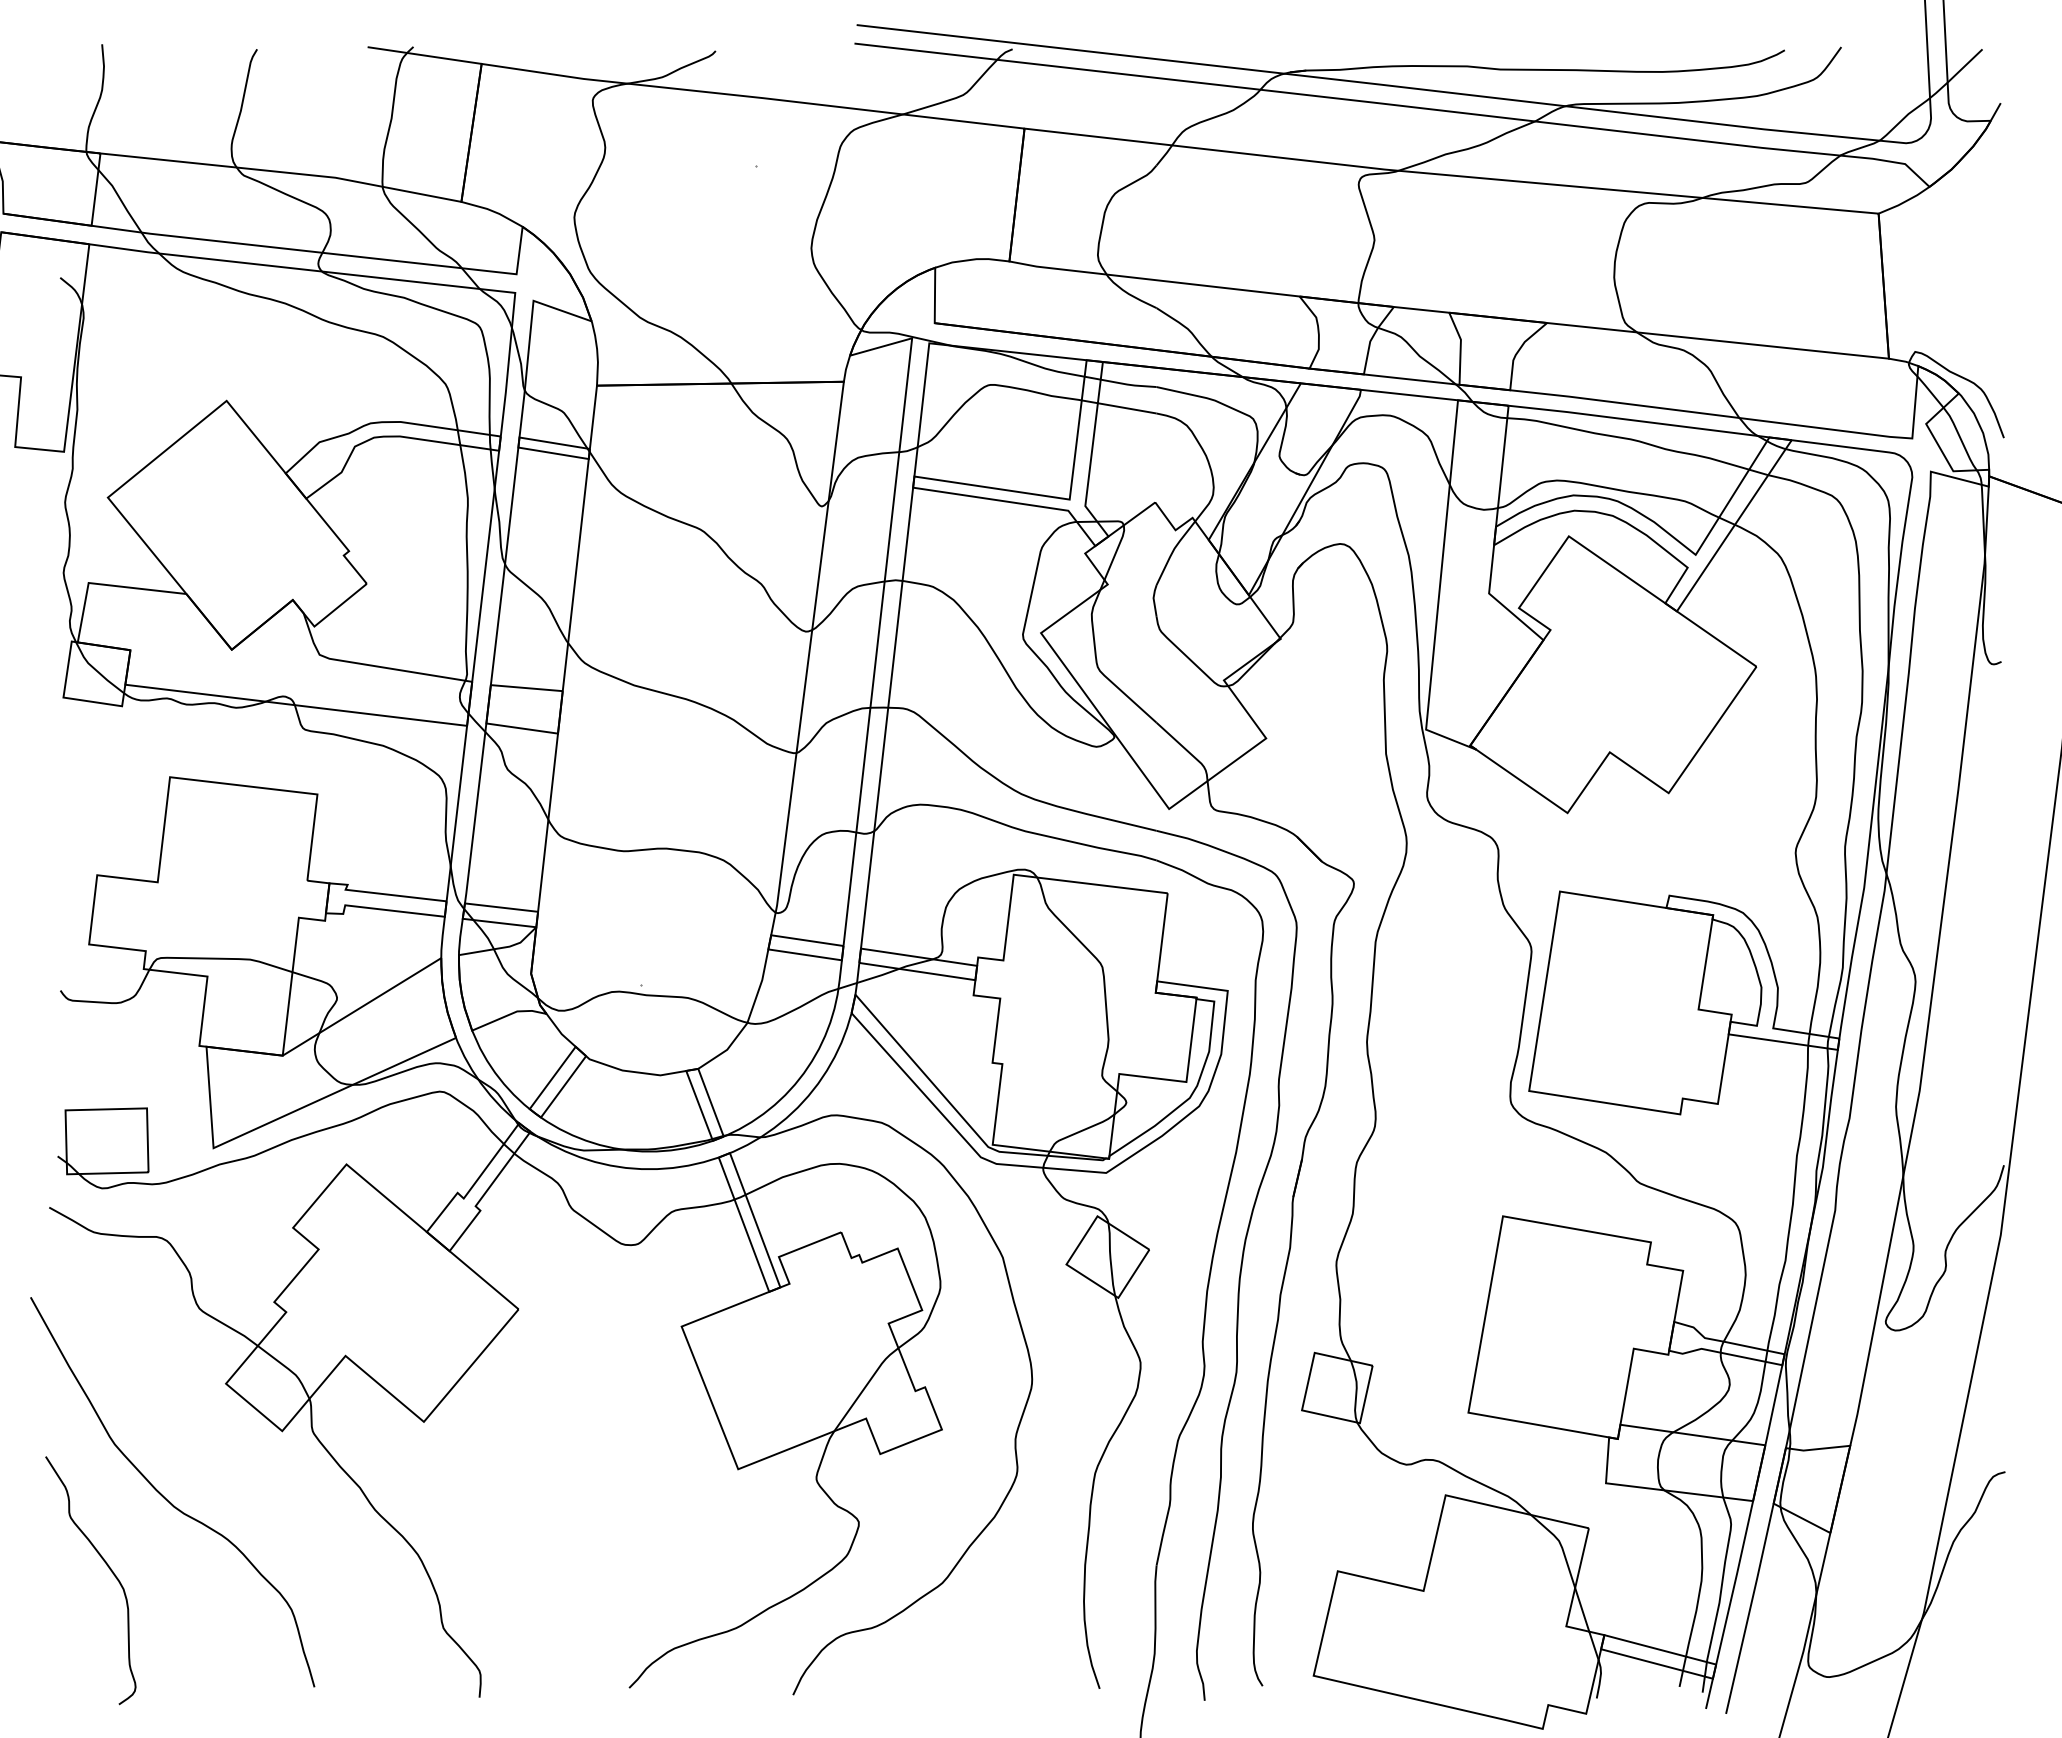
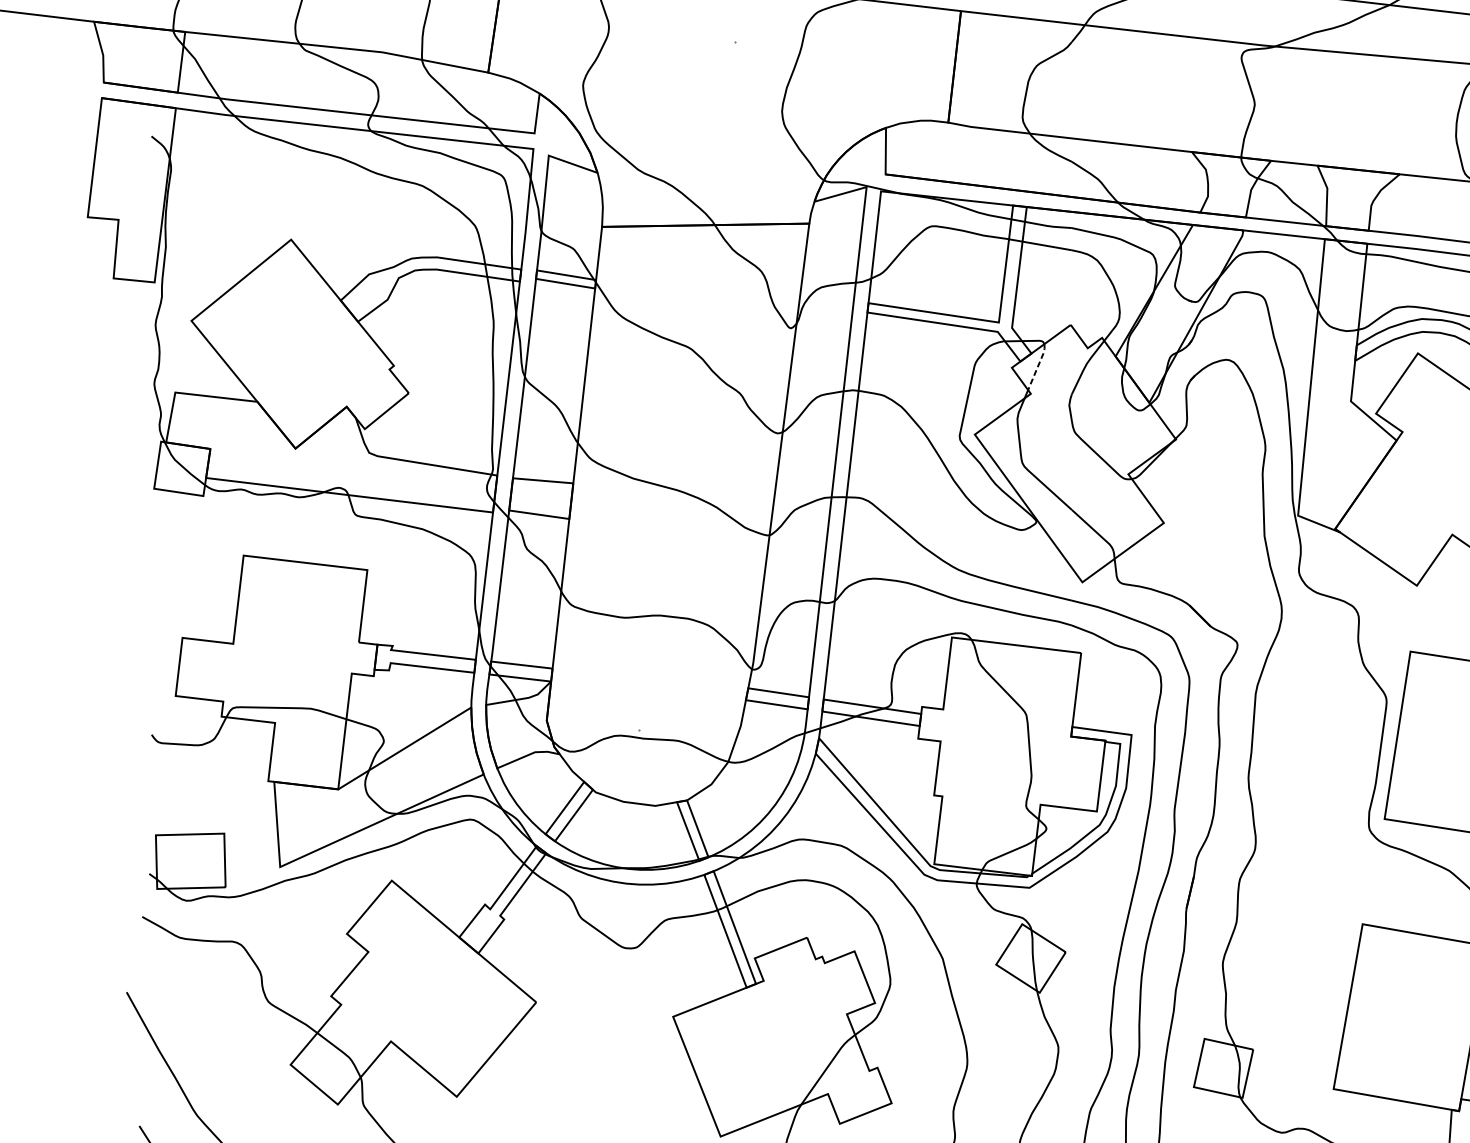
line: (1116, 551) -> (1038, 366), solid -> dashed

